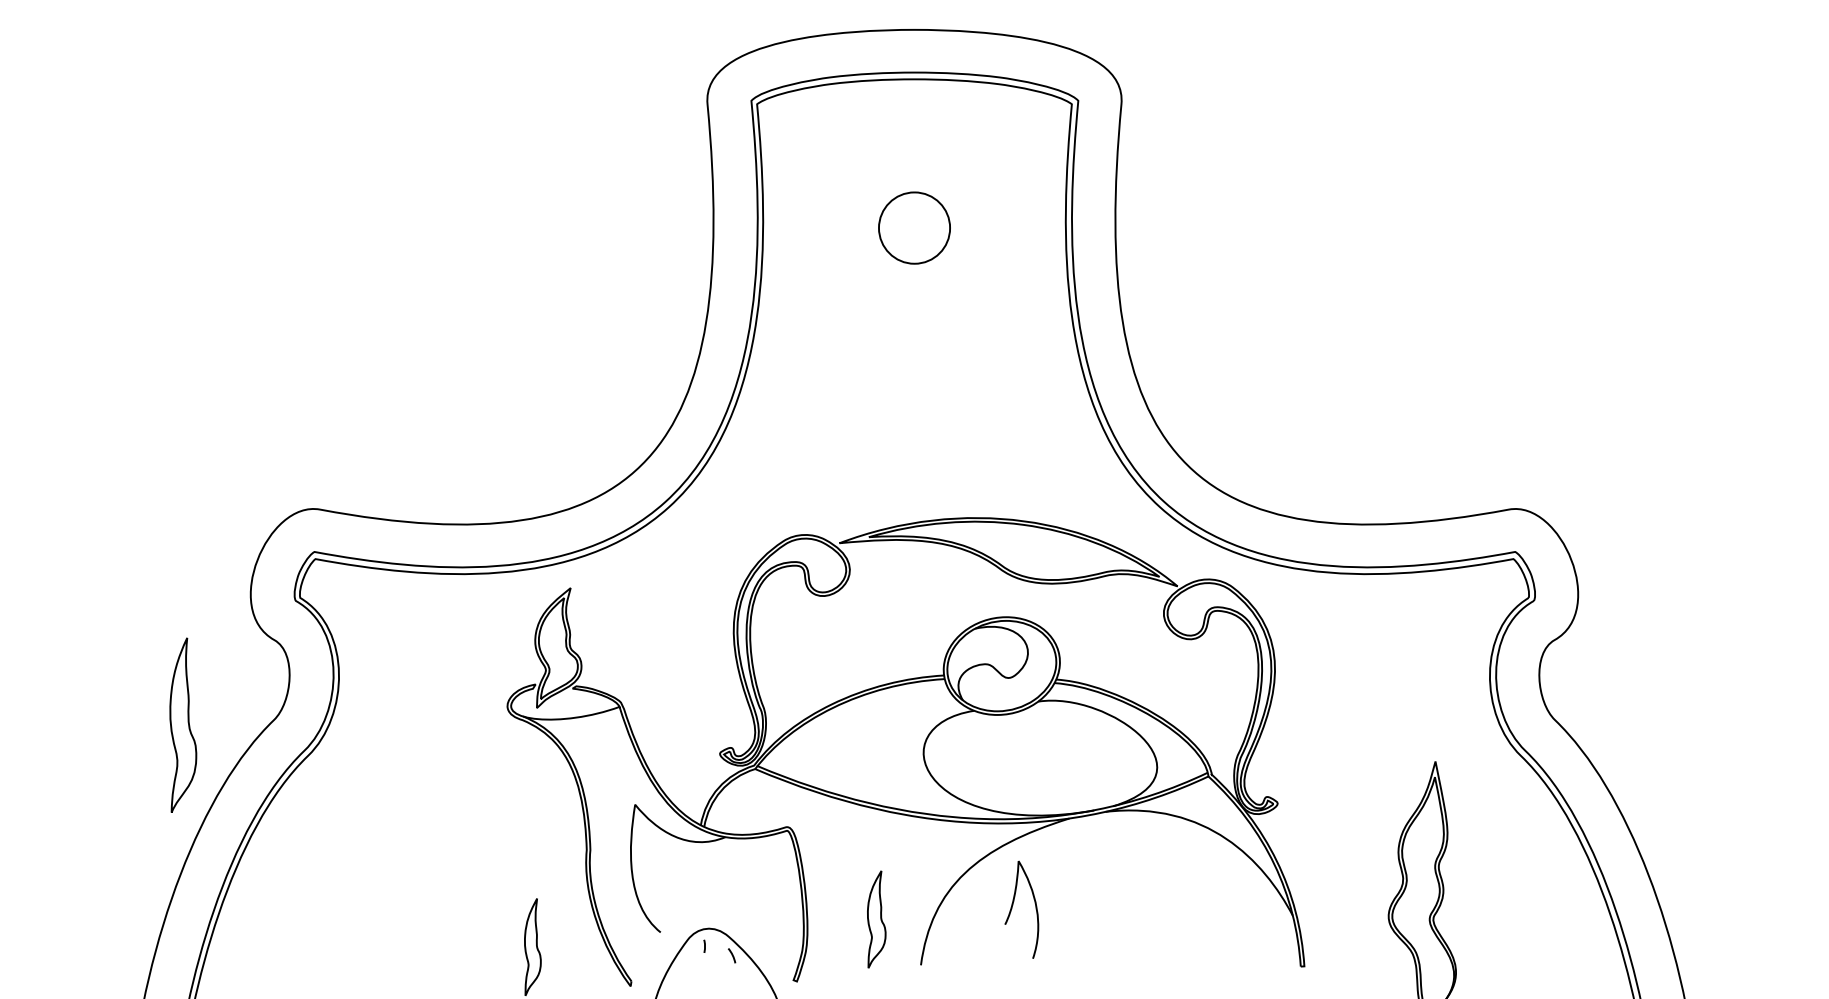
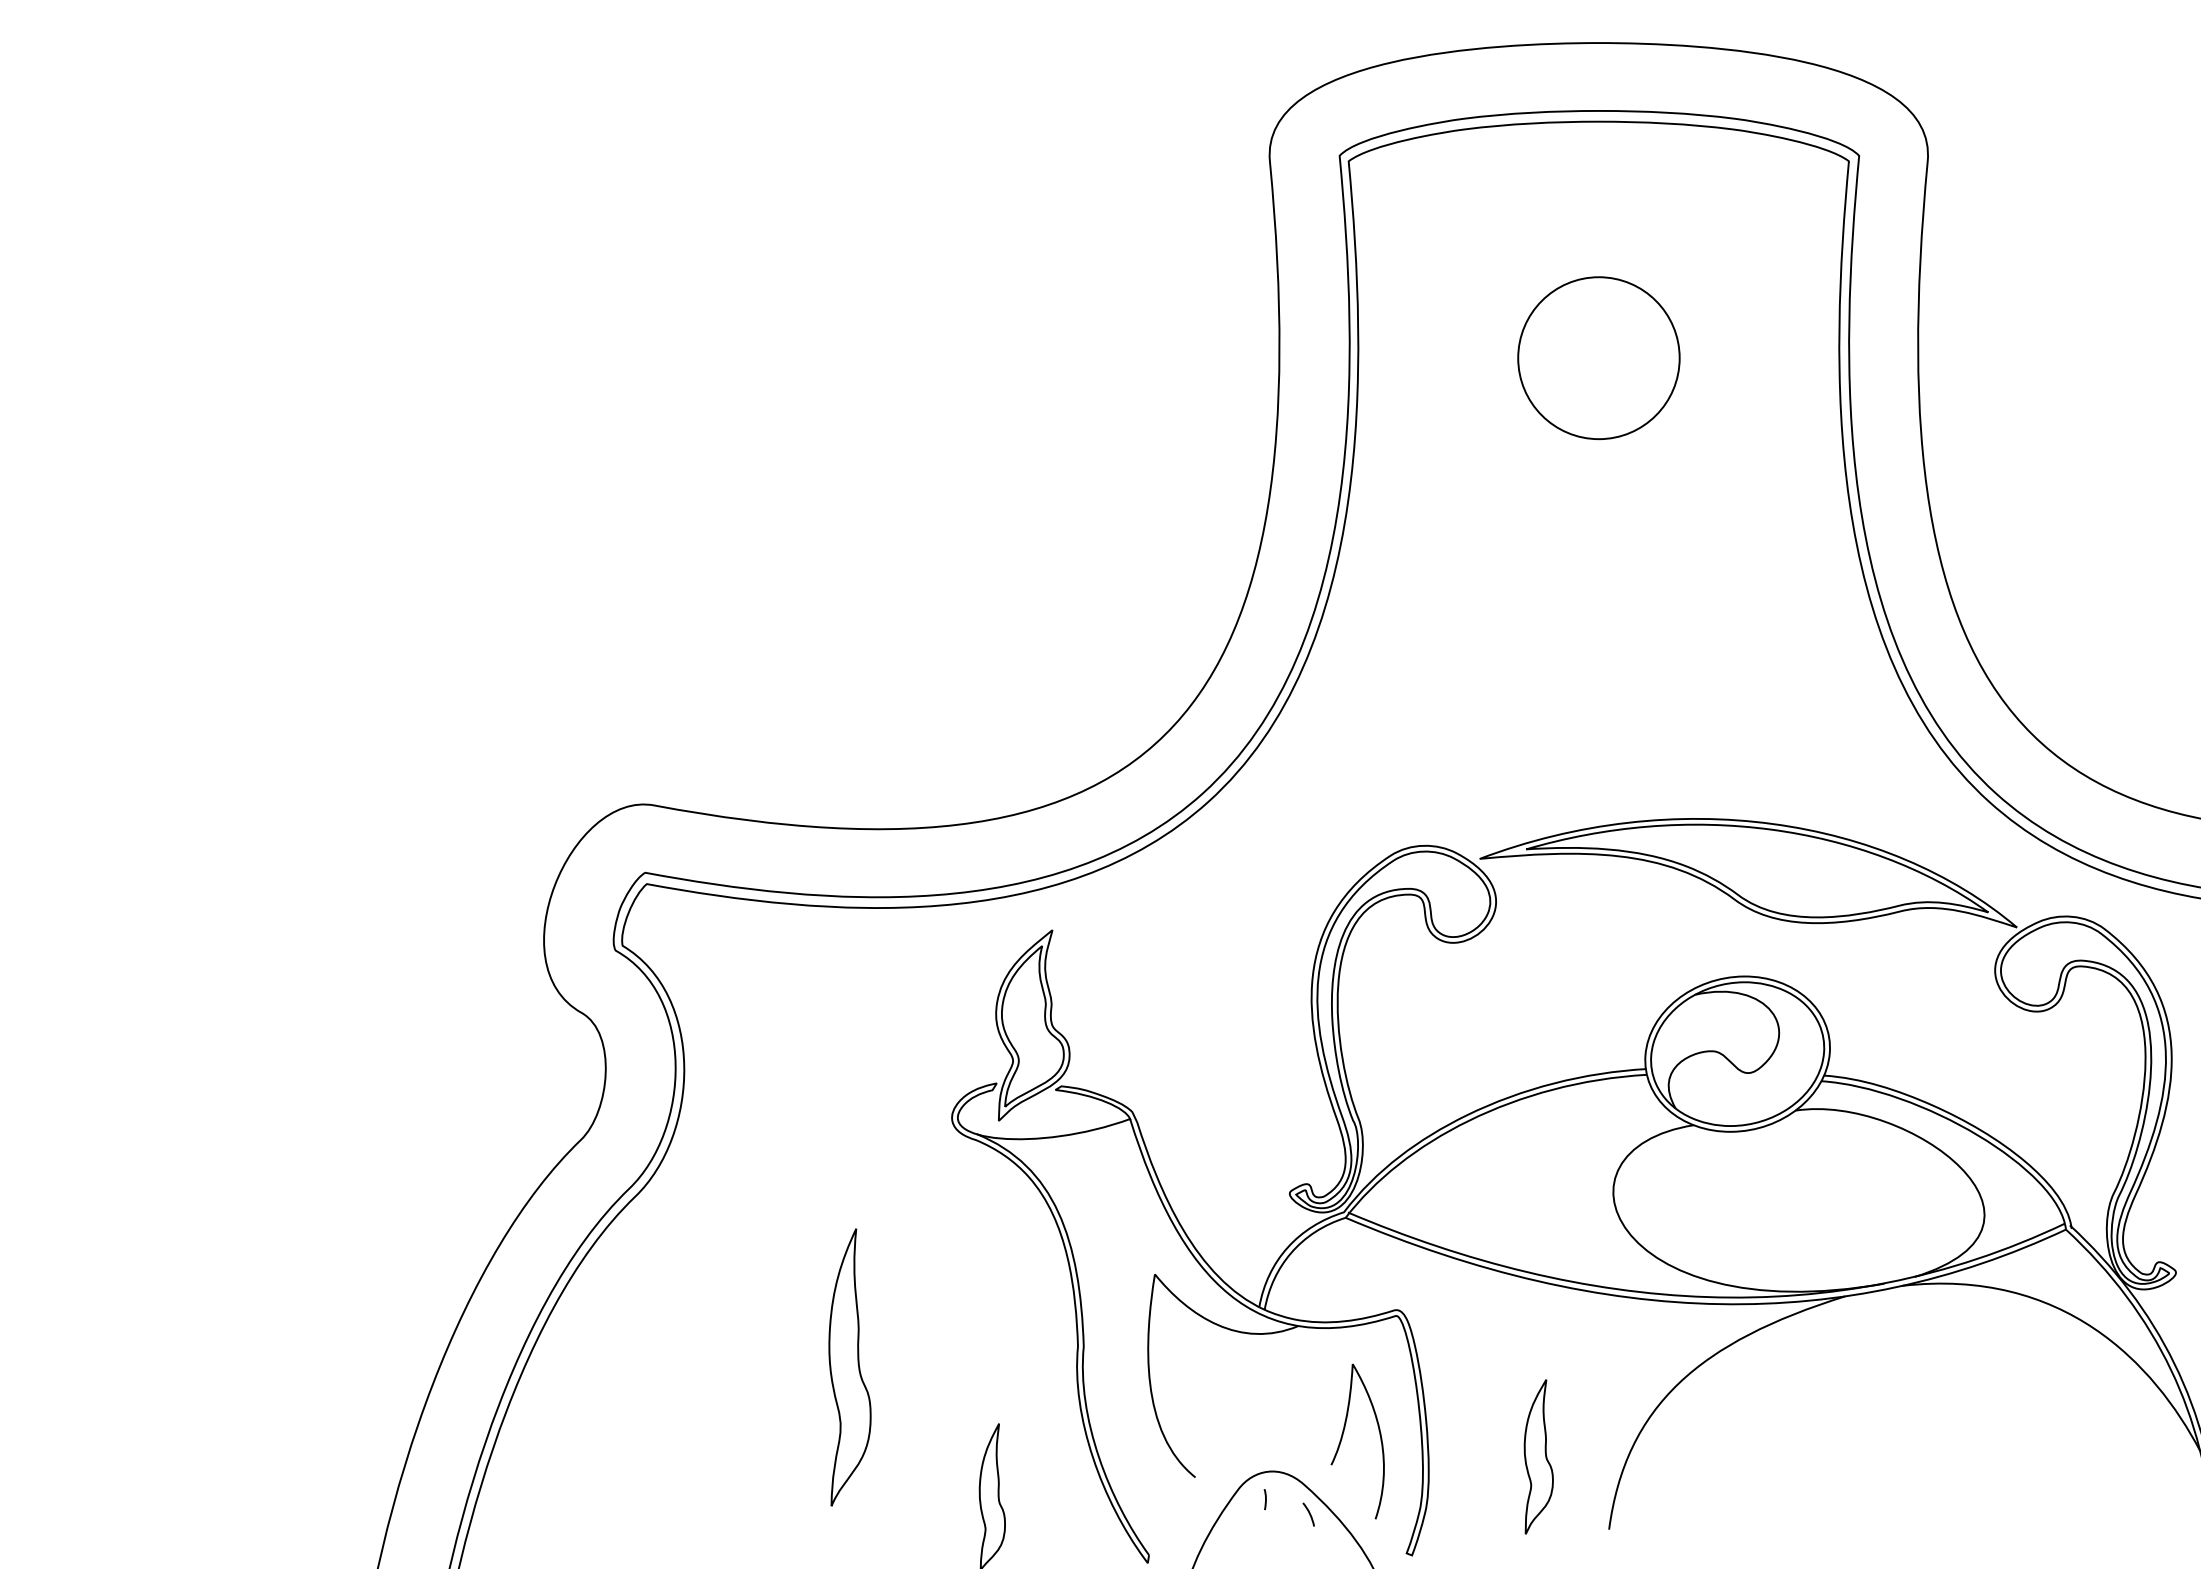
part: (914, 227) -> (1598, 357), size x1.43
part: (183, 724) -> (850, 1366), moved
curve: (1013, 905) -> (1344, 1434), moved

